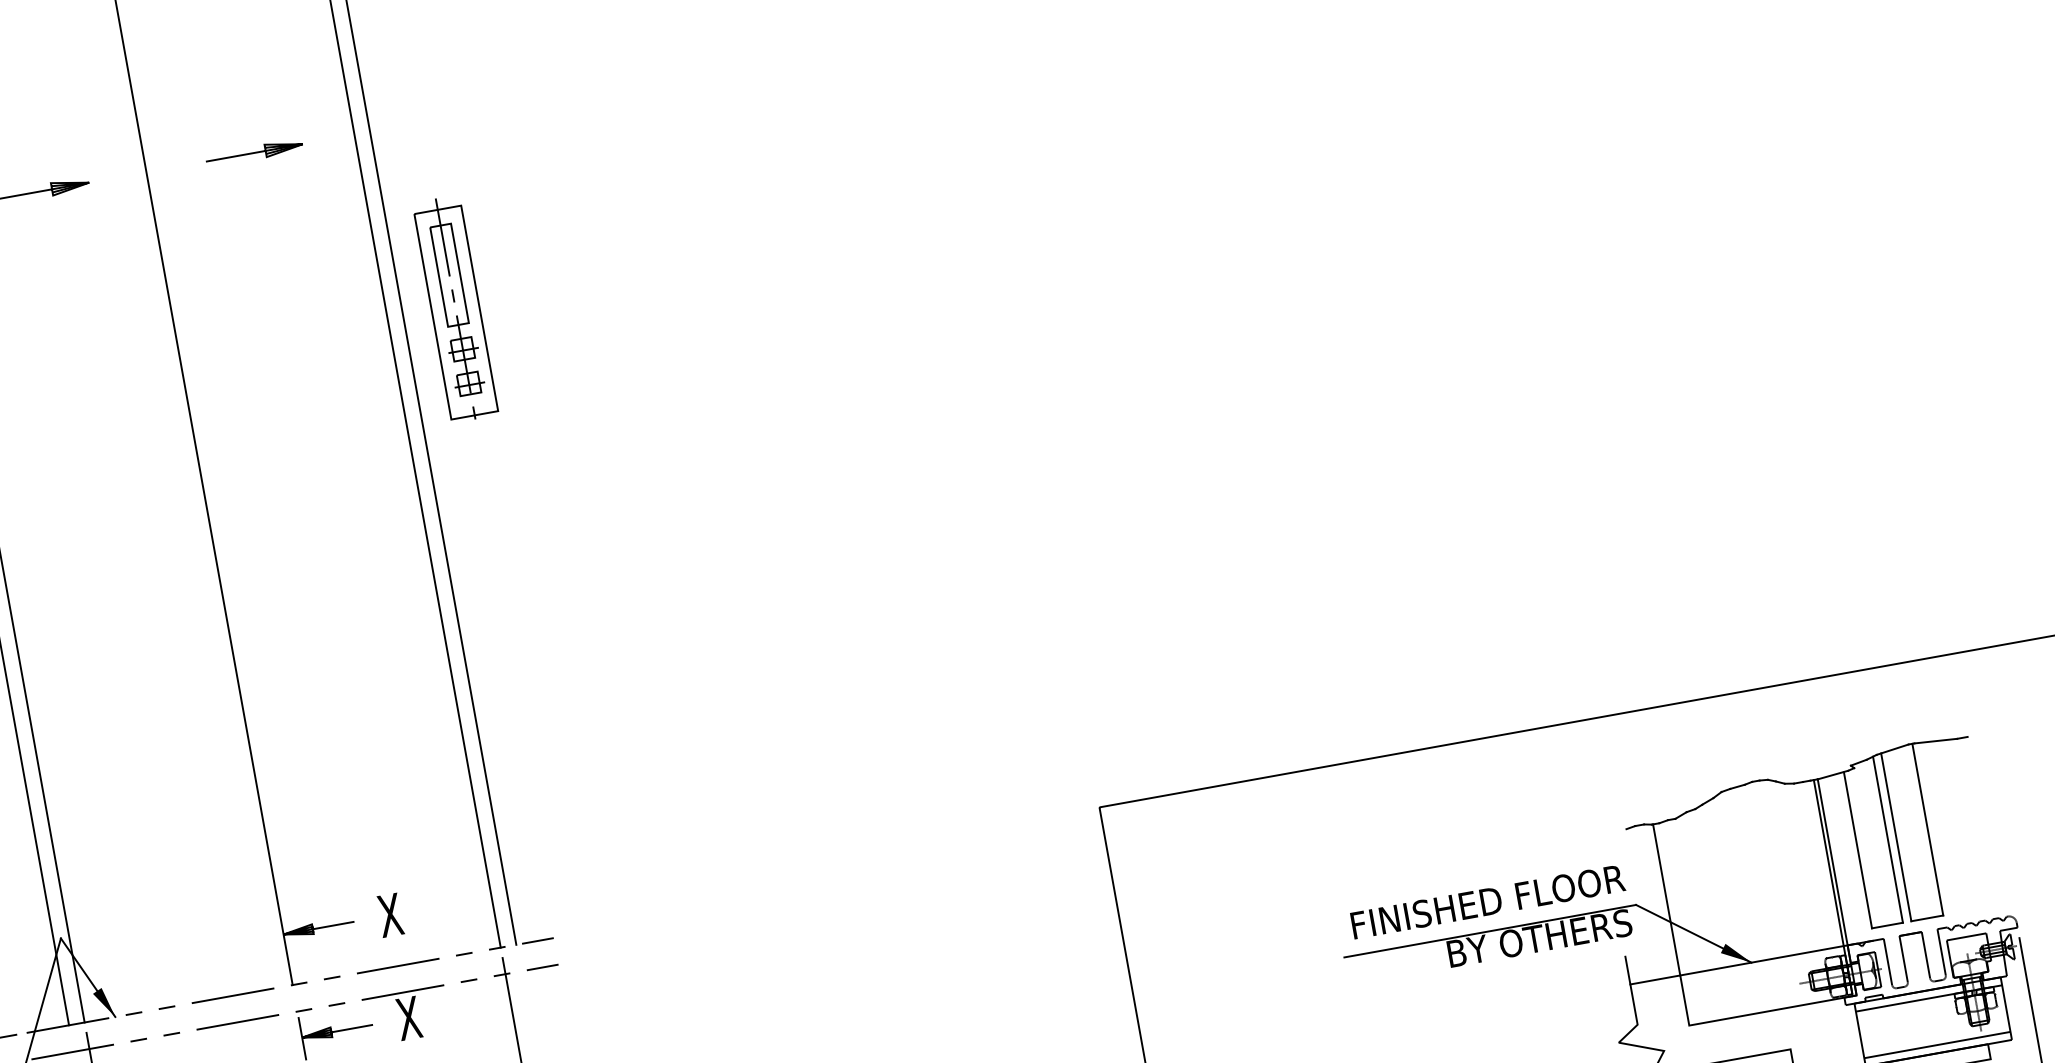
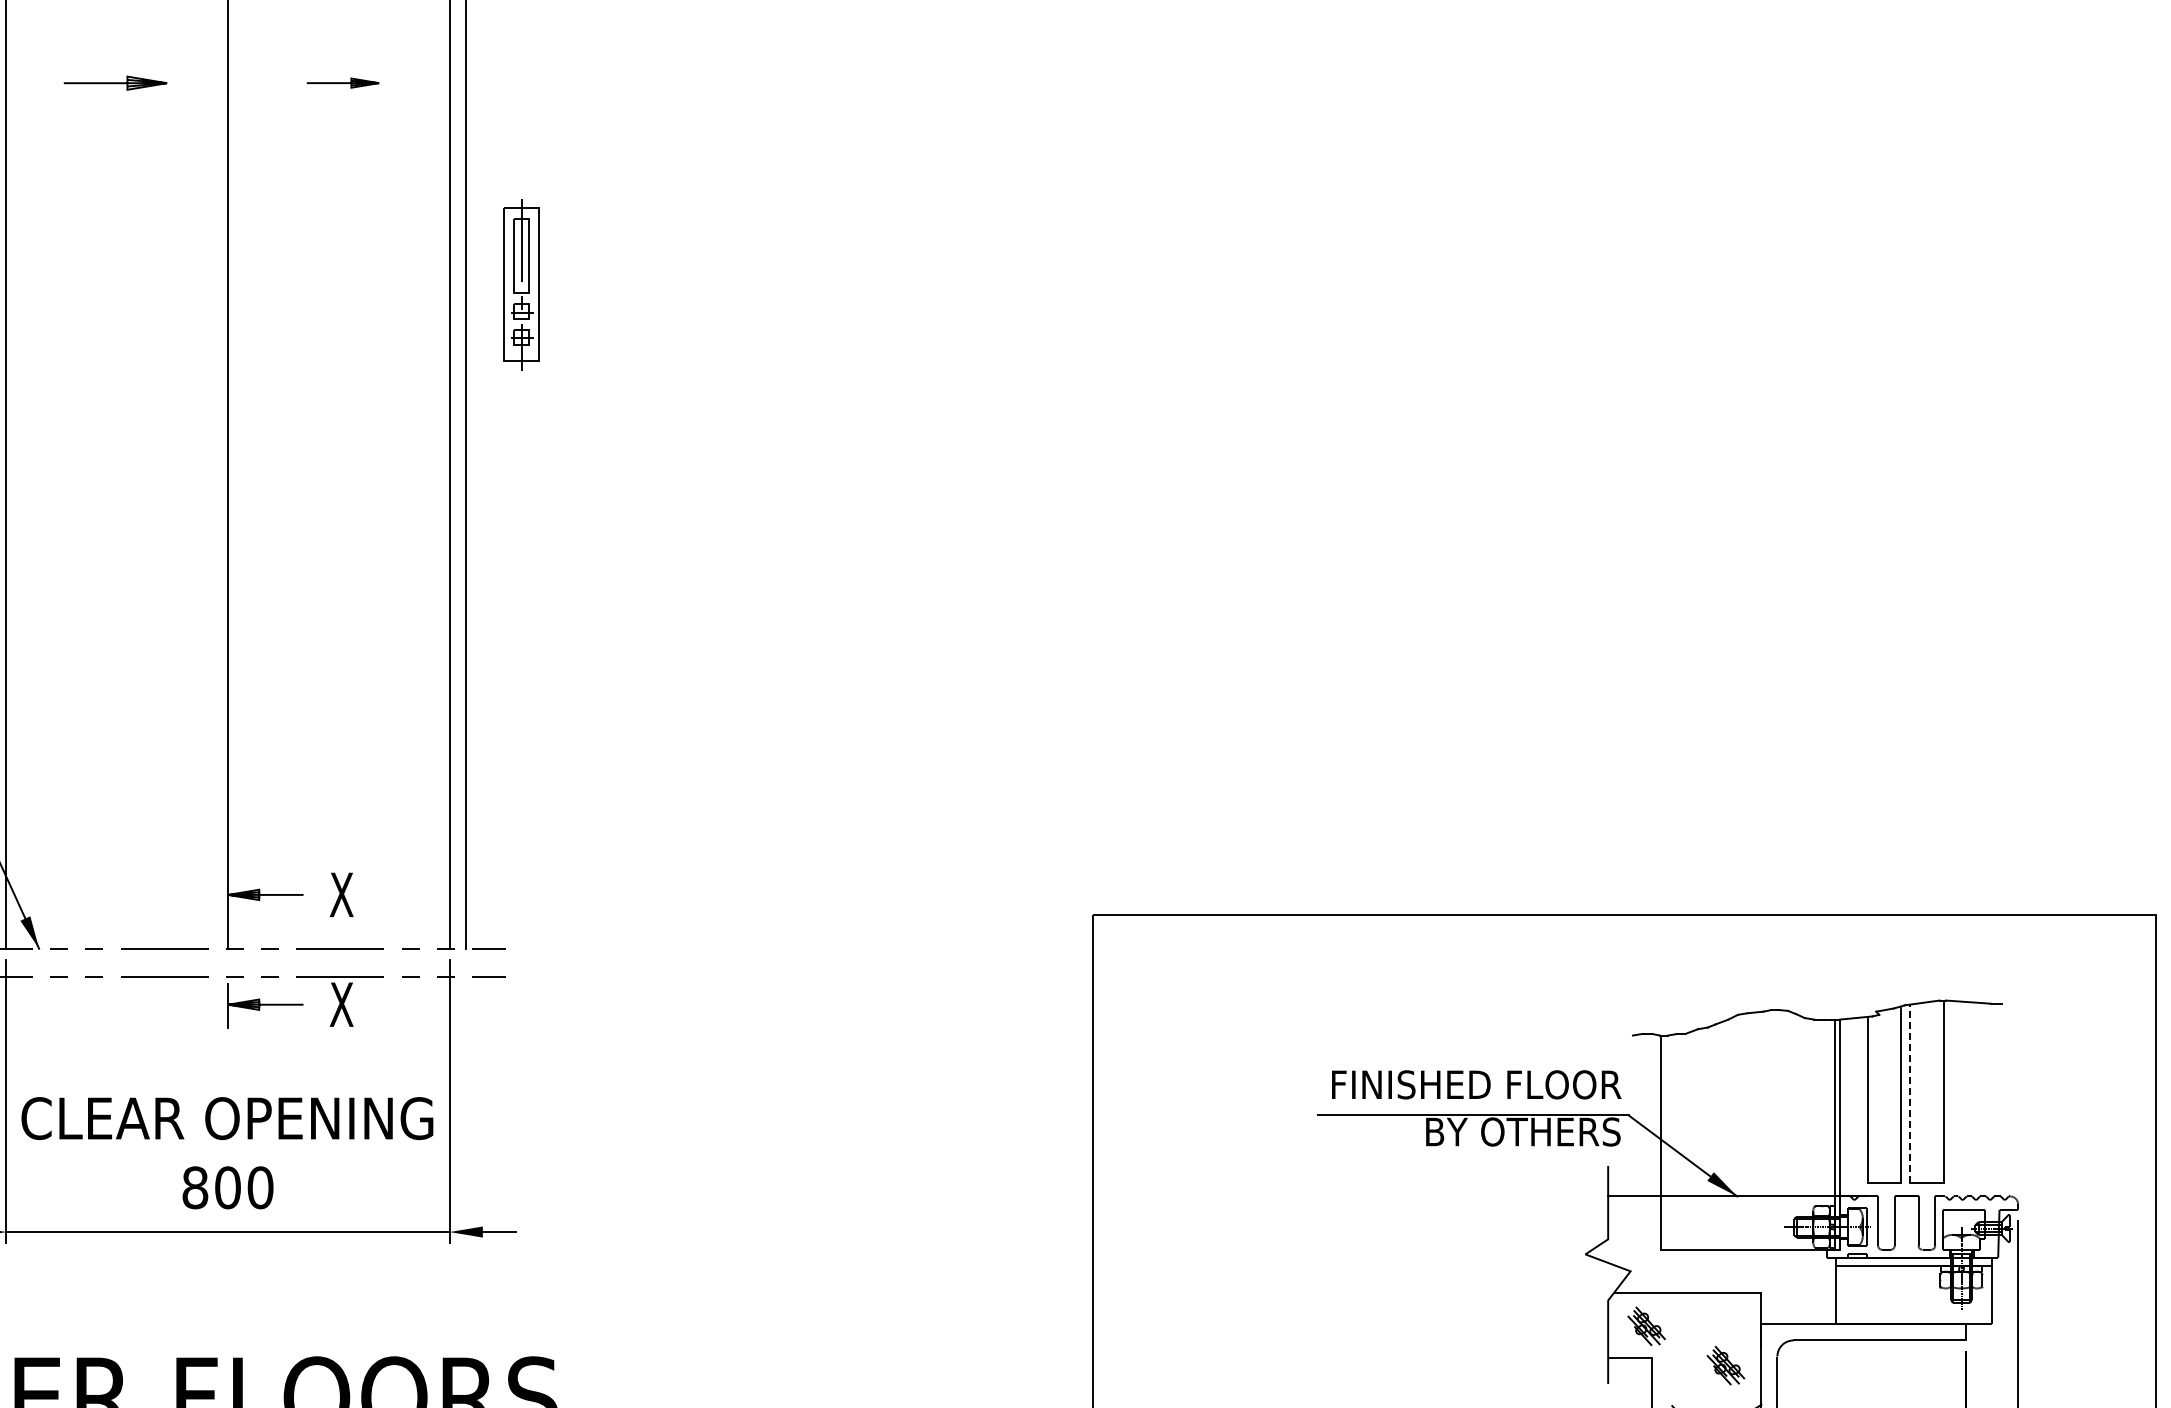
part: (253, 152) -> (342, 82), size x0.7
part: (455, 308) -> (521, 281), size x0.7
line: (1895, 836) -> (1909, 1093), solid -> dashed
line: (1937, 1044) -> (1913, 1315), removed

